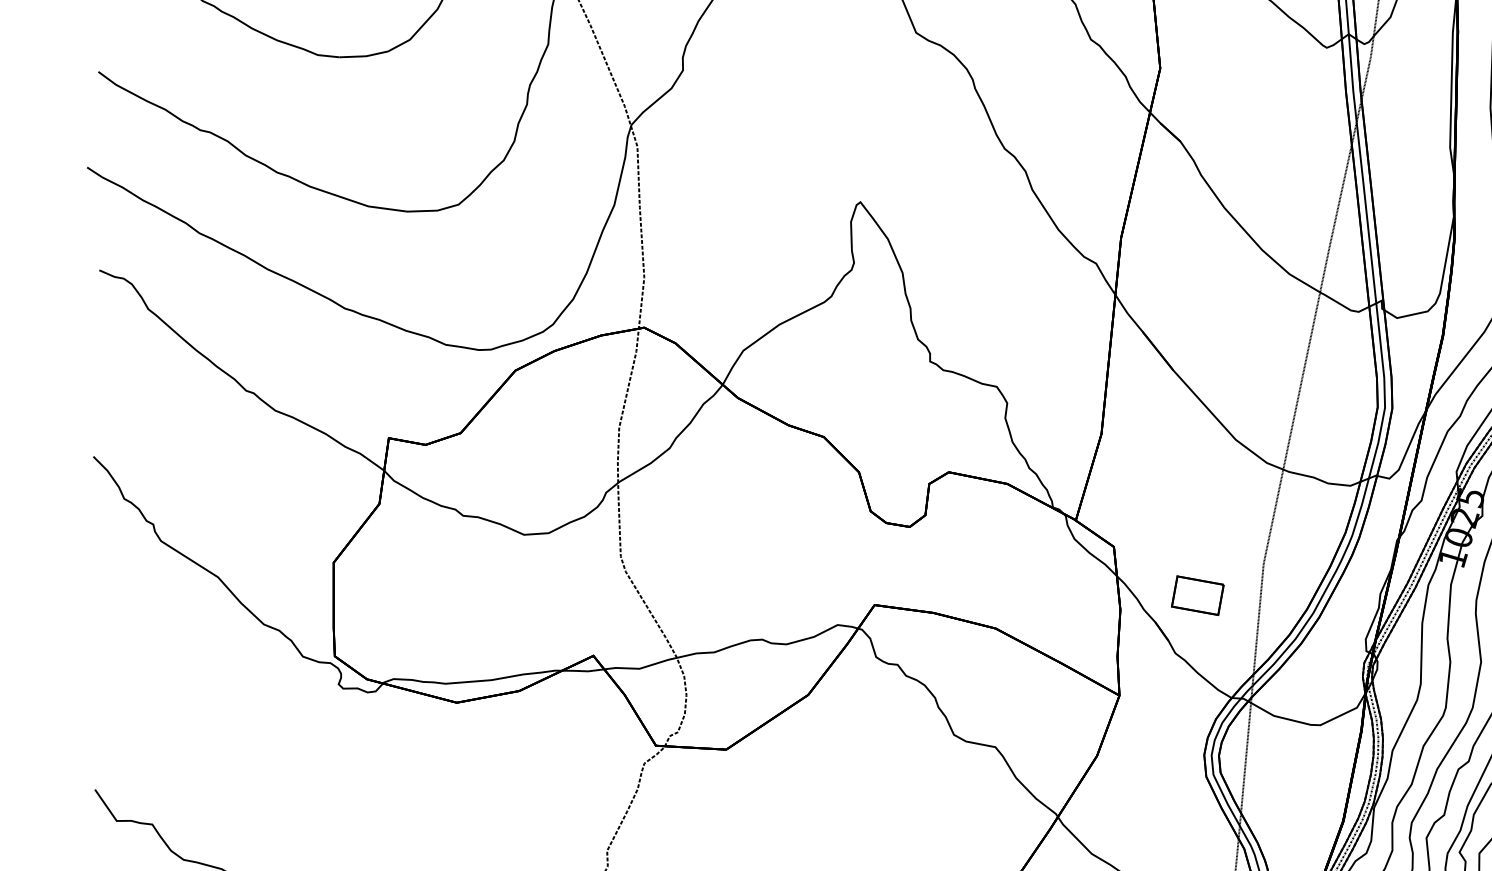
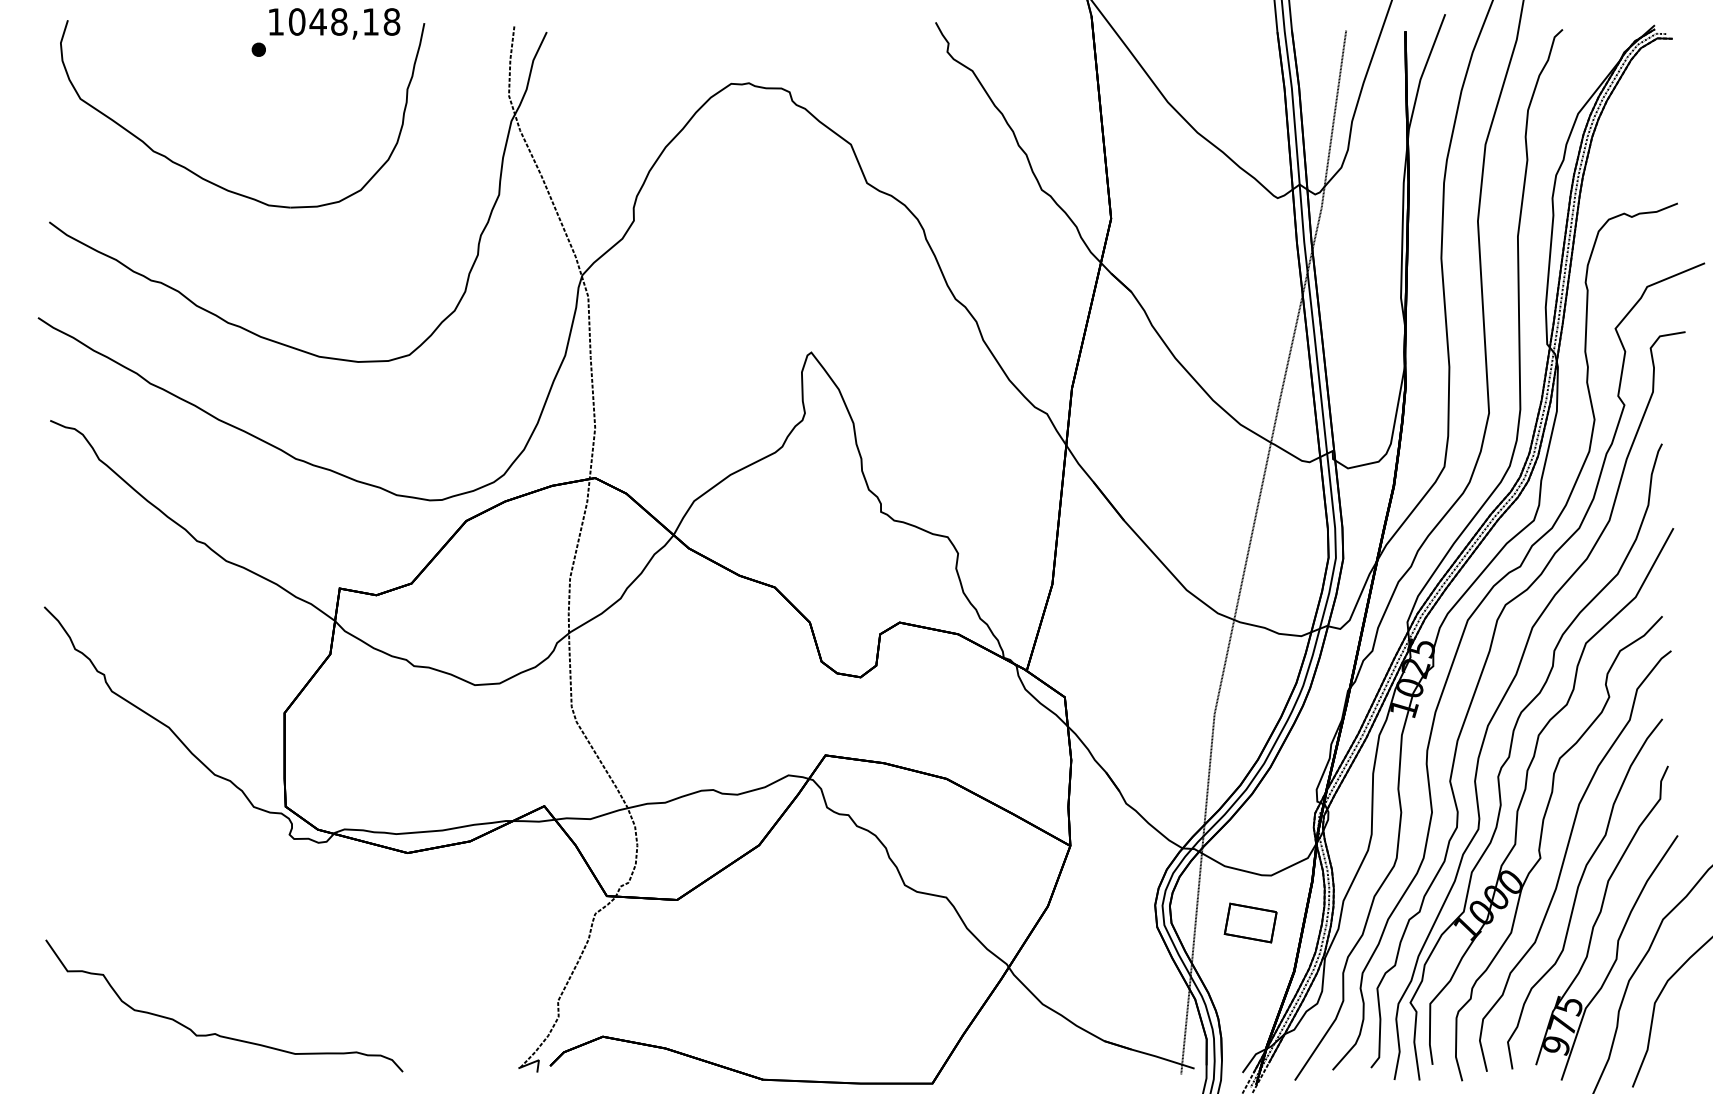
part: (1197, 595) -> (1250, 922), moved

